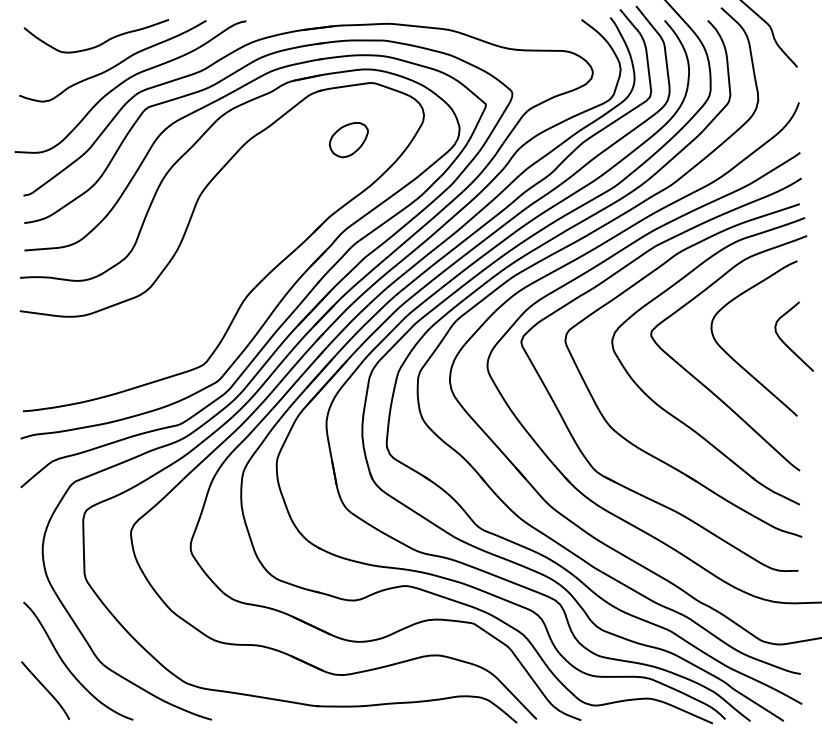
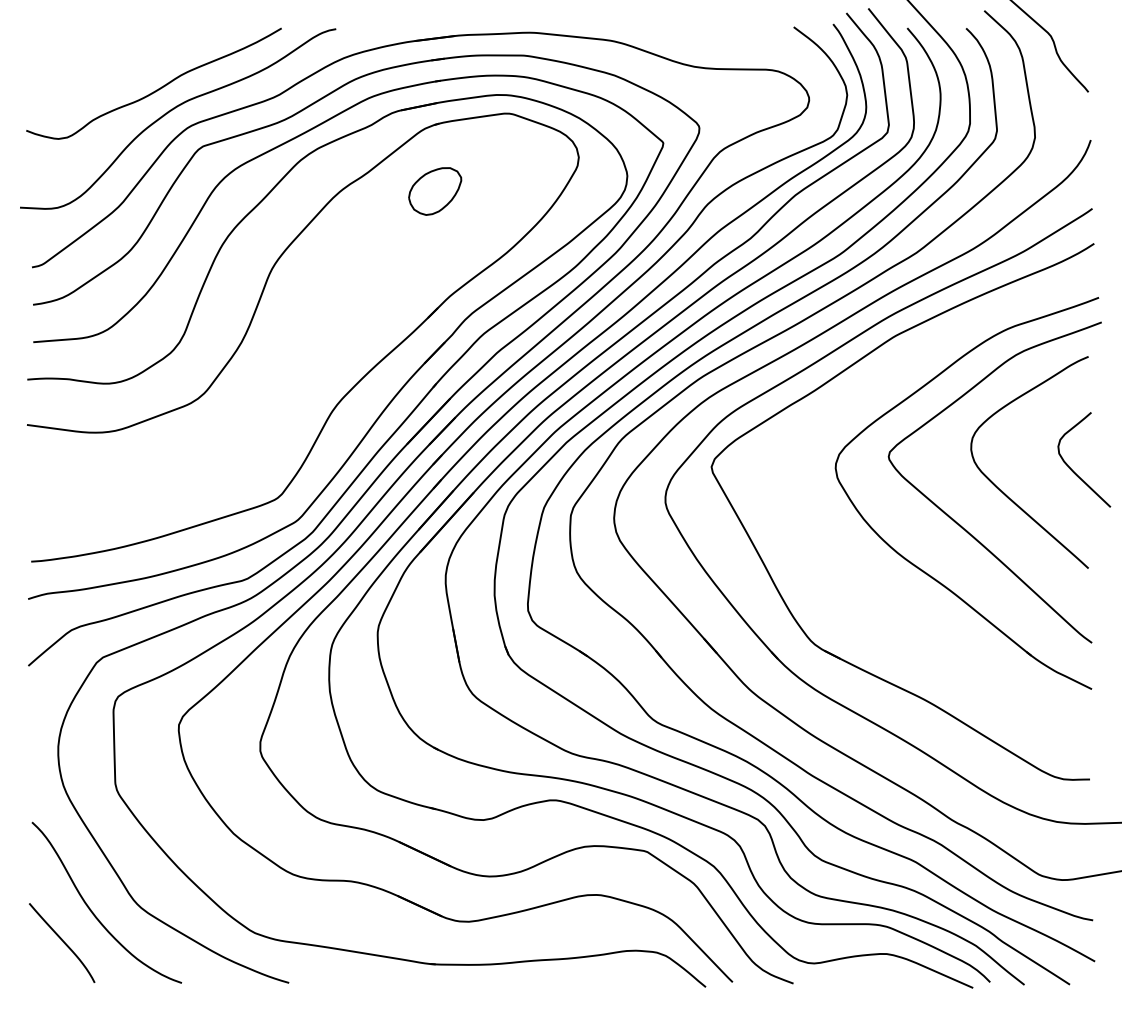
curve: (100, 44) -> (136, 60), removed
part: (349, 140) -> (435, 191), moved
part: (636, 445) -> (868, 608), removed

